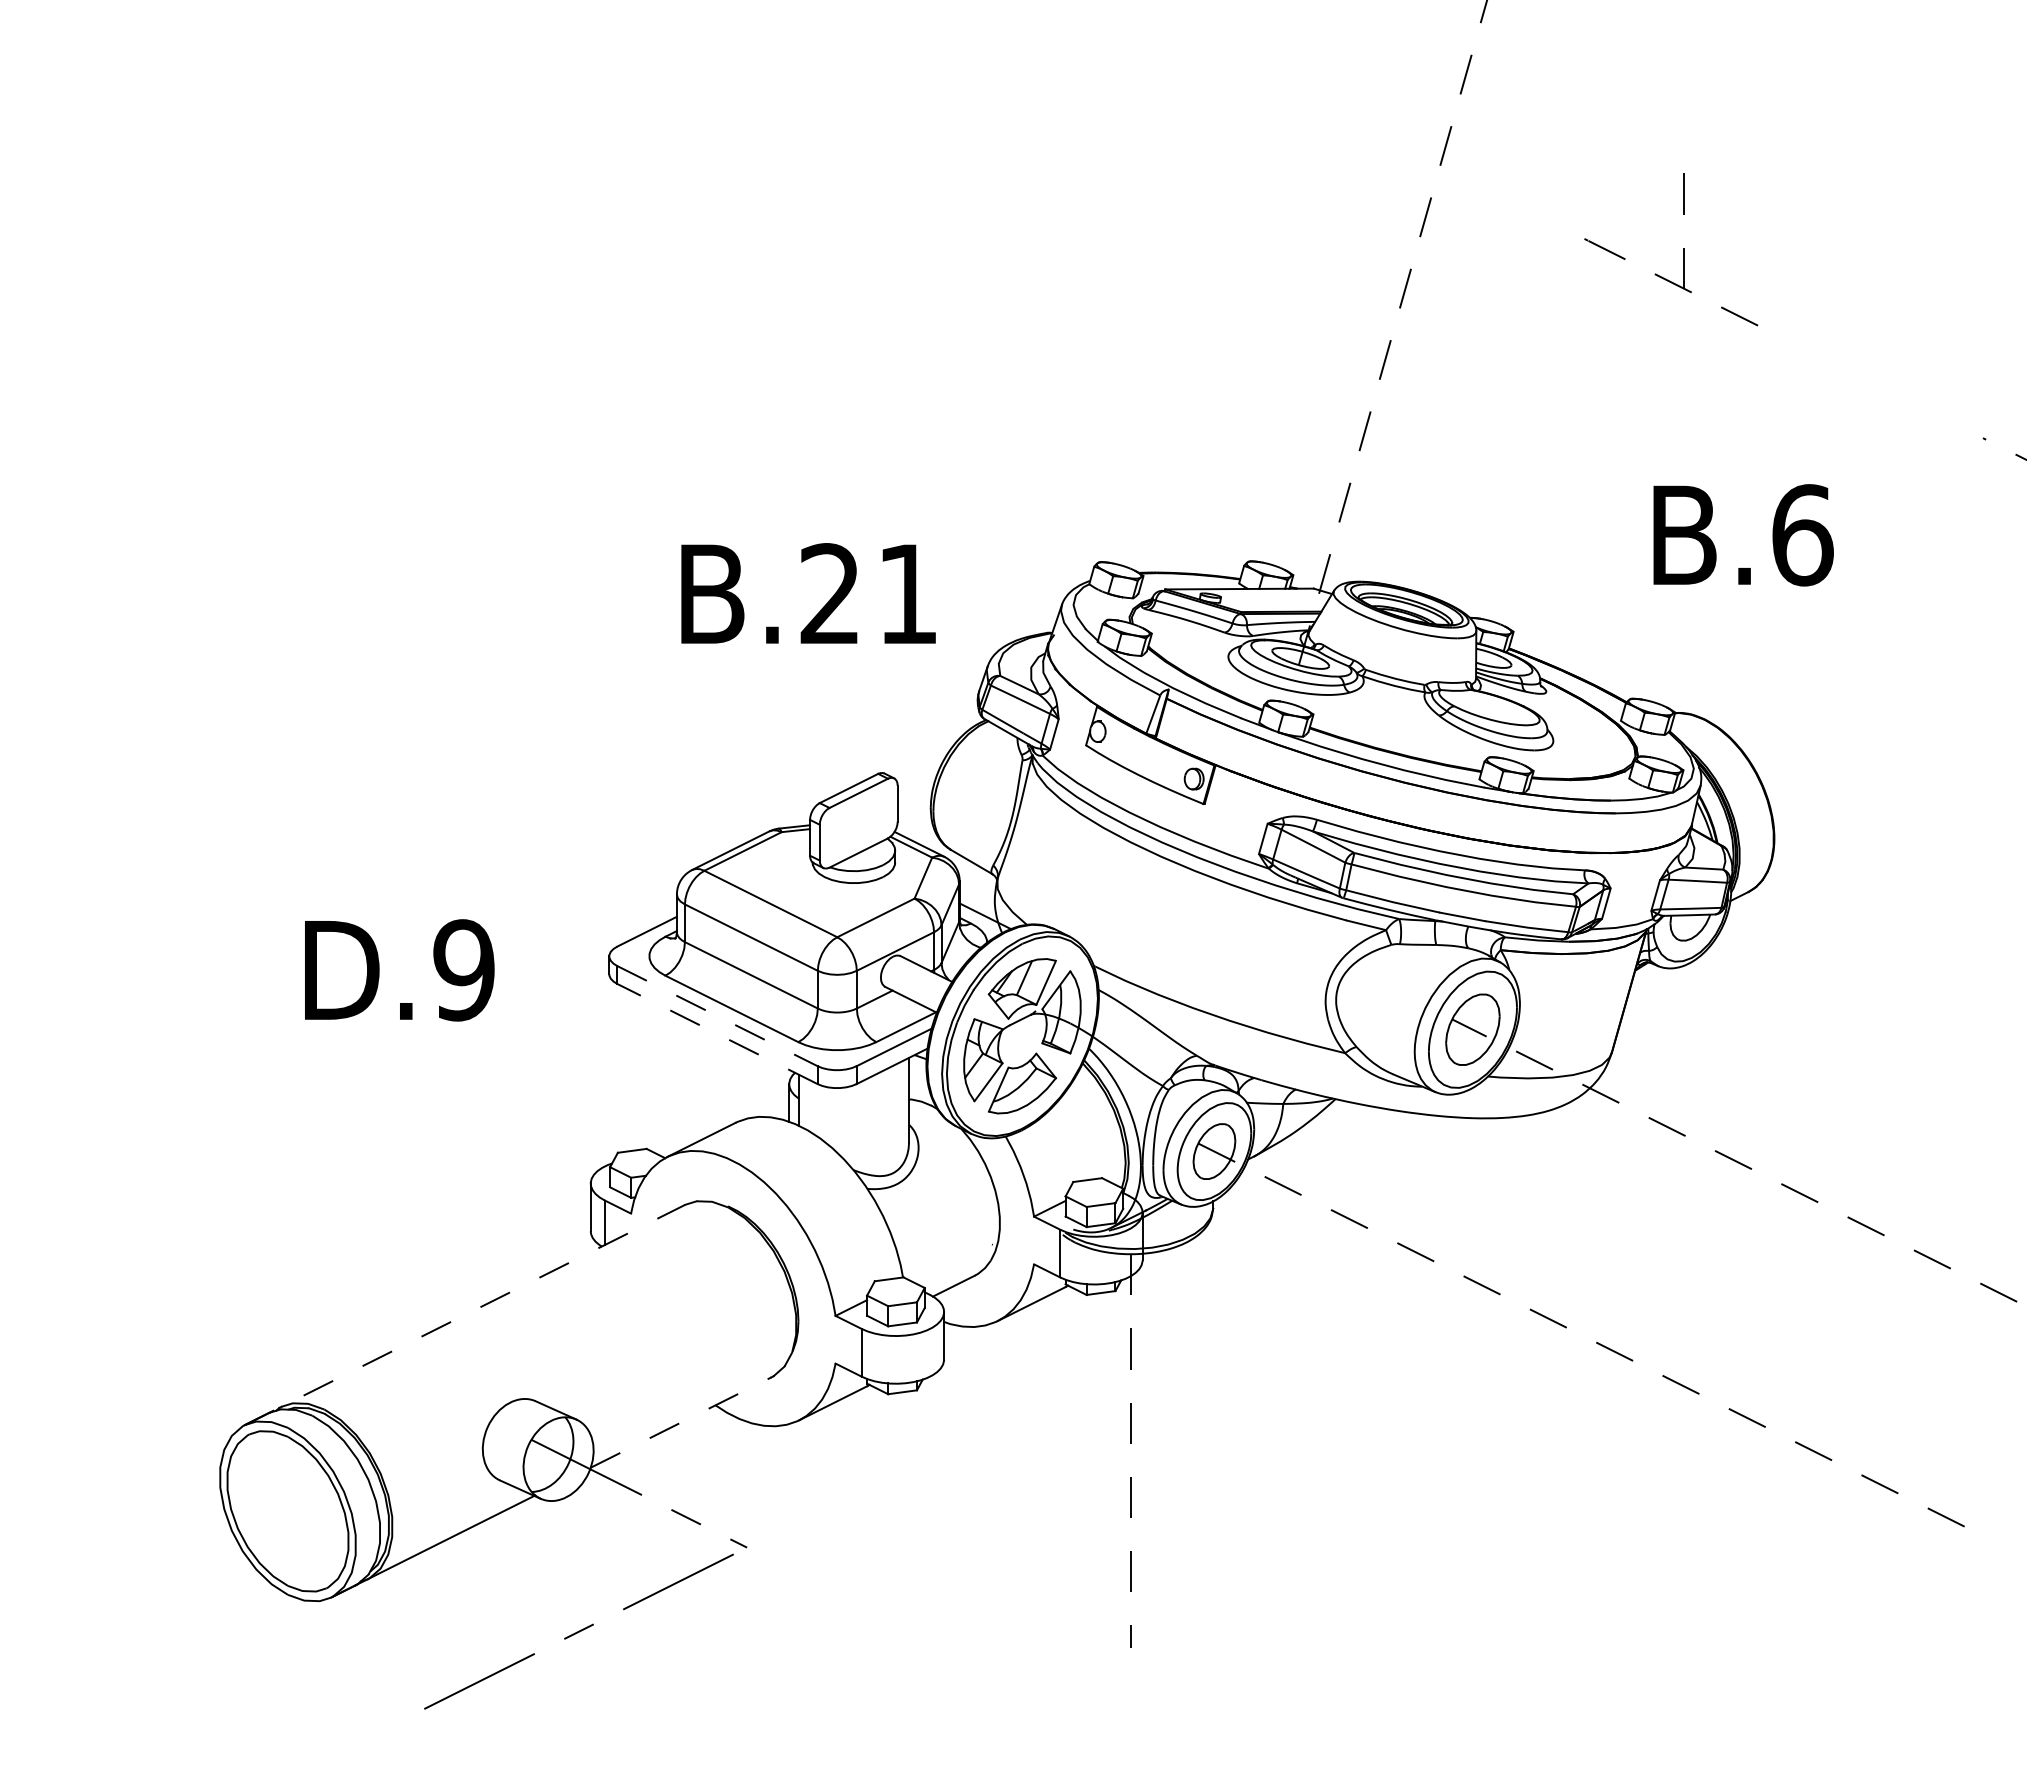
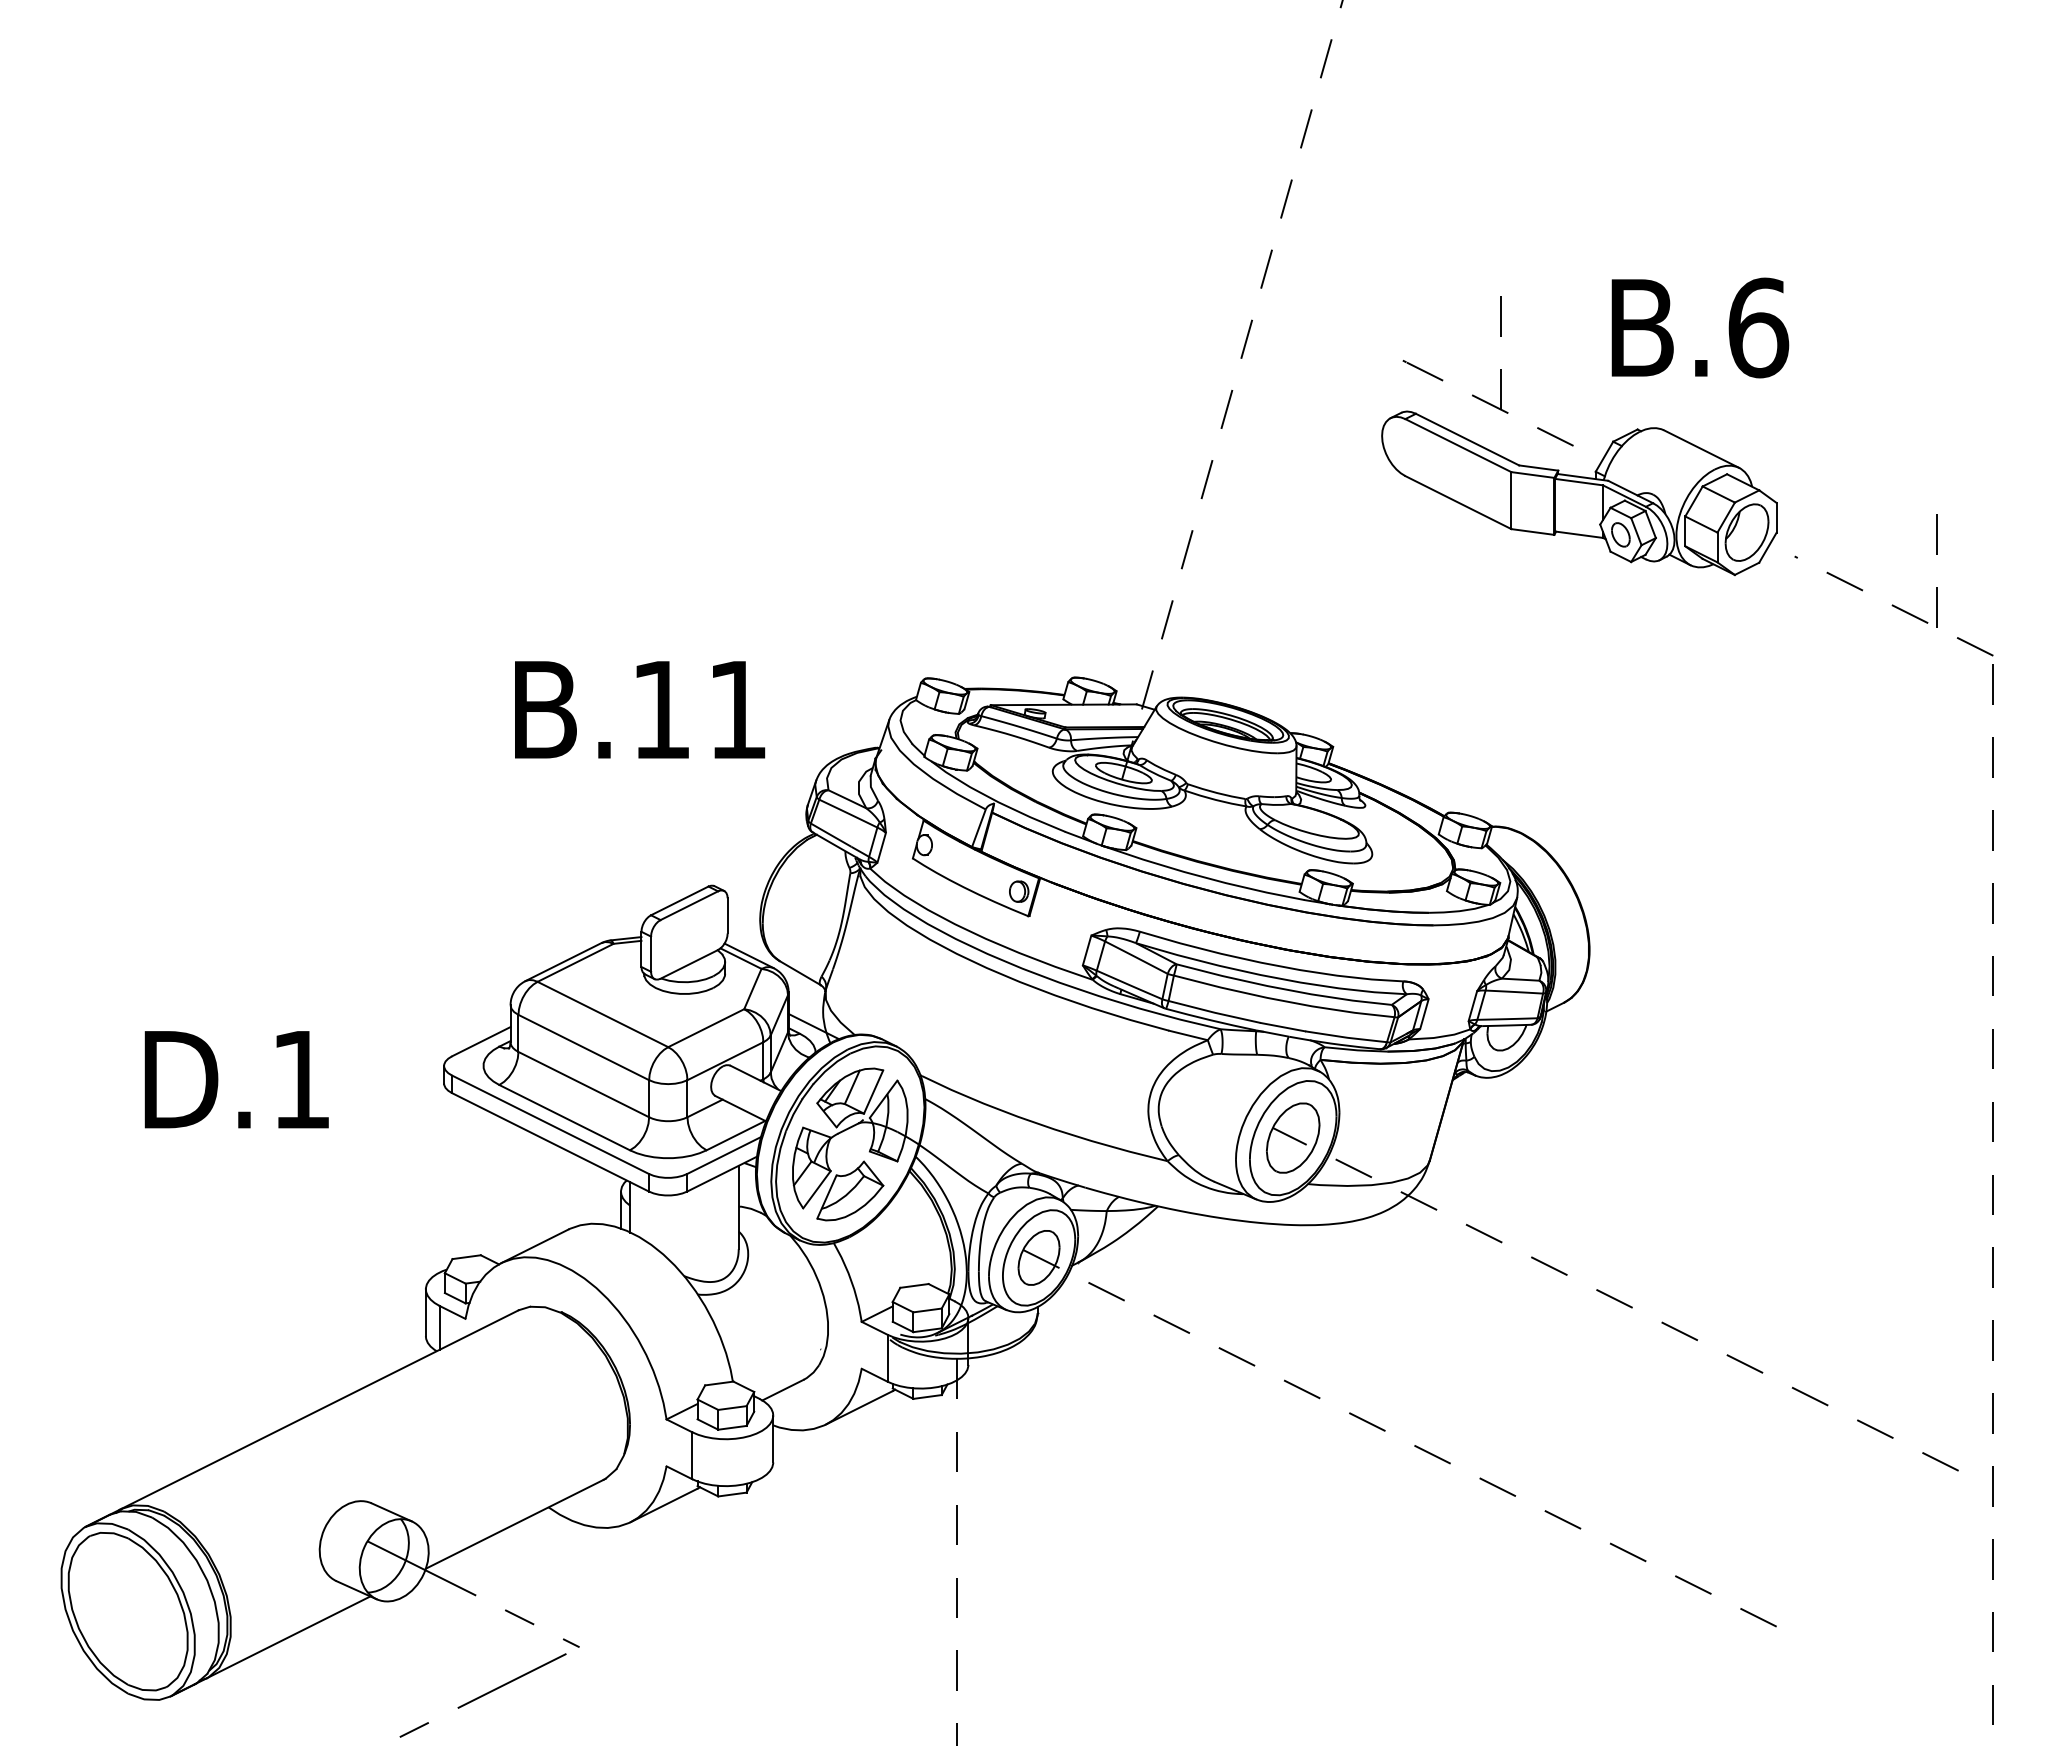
part: (1764, 374) -> (1579, 493), added
text: (1743, 534) -> (1700, 327), moved
text: (829, 592) -> (660, 708), B.21 -> B.11
text: (464, 970) -> (301, 1079), D.9 -> D.1
line: (717, 1015) -> (550, 1124), dashed -> solid
line: (717, 1034) -> (550, 1142), dashed -> solid
line: (465, 1314) -> (302, 1418), dashed -> solid
line: (681, 1422) -> (515, 1524), dashed -> solid

